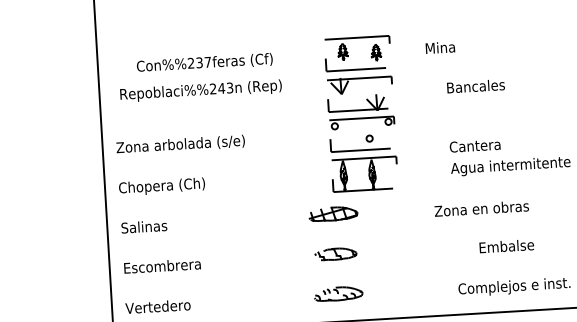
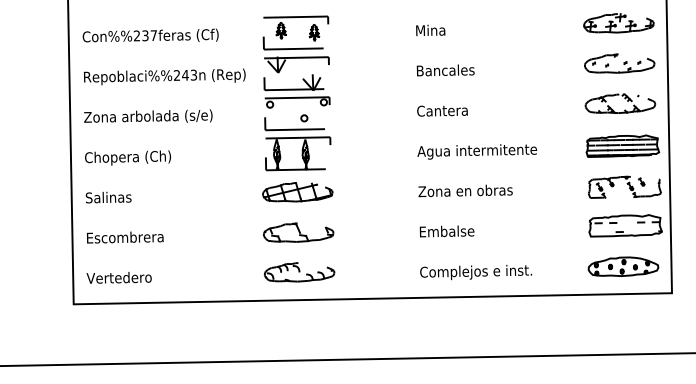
text: (440, 46) -> (430, 29), moved
text: (204, 62) -> (150, 35), moved
text: (200, 90) -> (164, 76), moved
part: (360, 114) -> (296, 93), moved
text: (475, 145) -> (442, 110), moved
text: (481, 208) -> (465, 190), moved
part: (332, 214) -> (297, 192), size x1.43
text: (506, 246) -> (446, 231), moved
part: (335, 254) -> (298, 232), size x1.67
part: (337, 294) -> (299, 272), size x1.43

